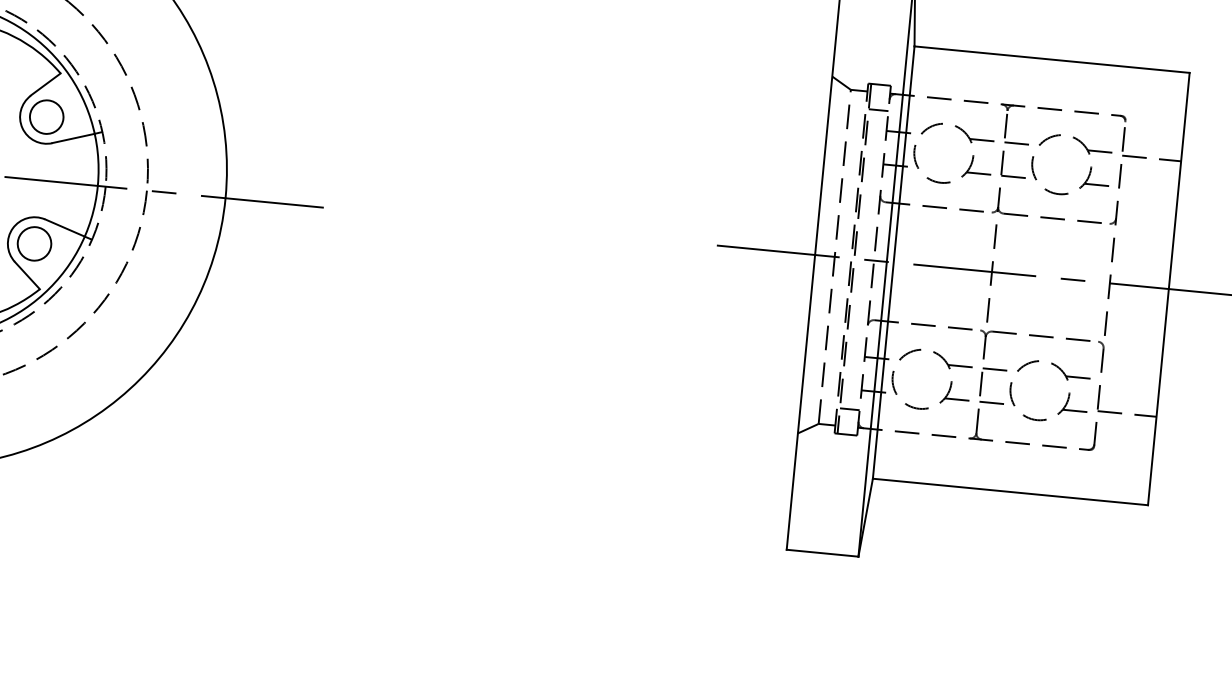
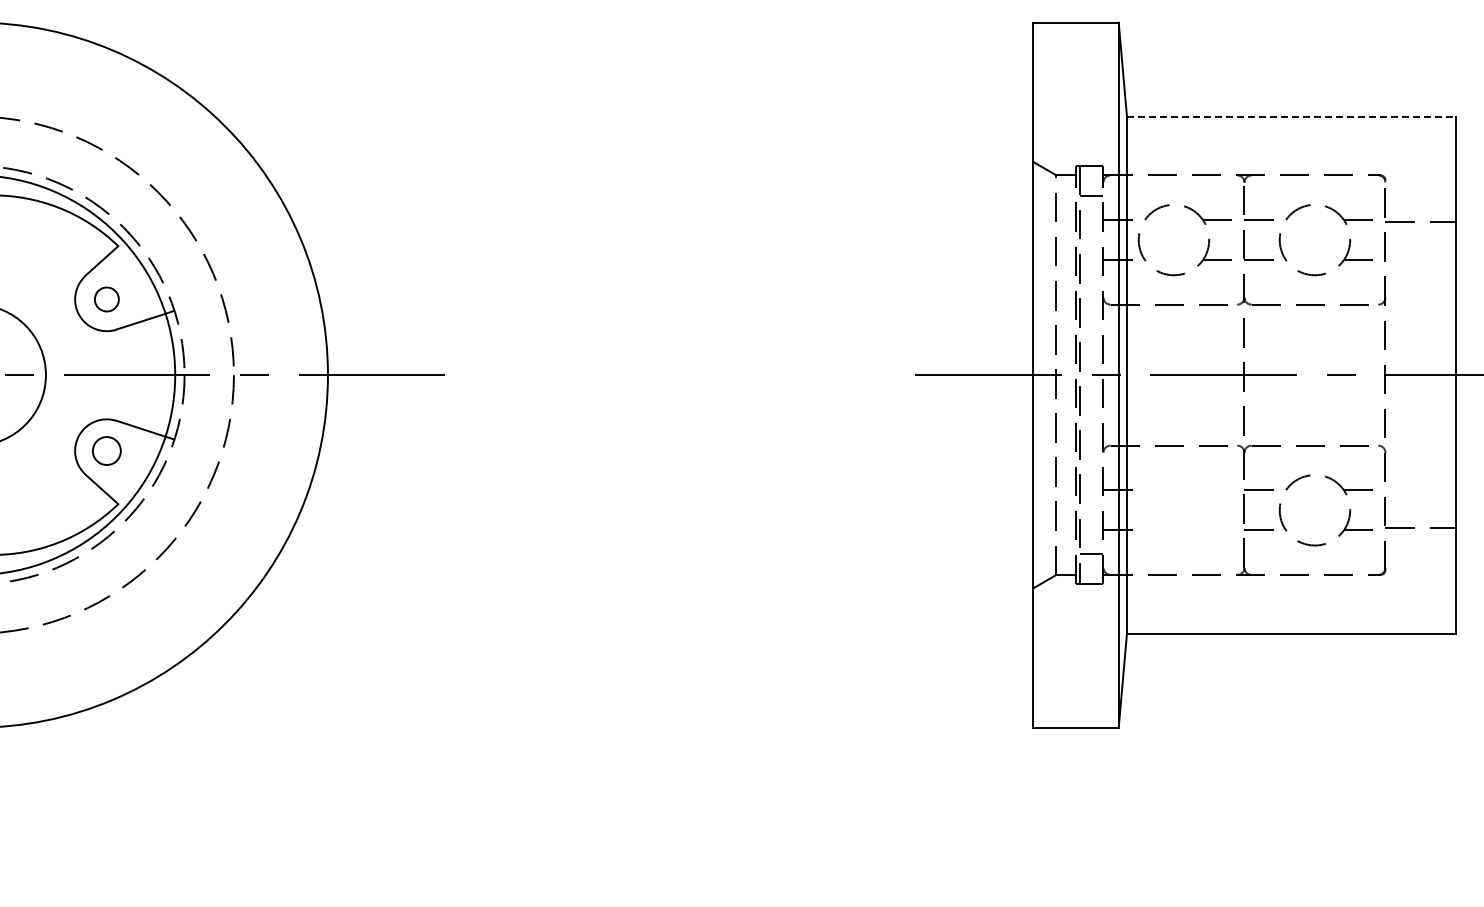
line: (1052, 59) -> (1291, 116), solid -> dashed
circle: (46, 117) -> (106, 299), size x0.6
circle: (34, 243) -> (106, 450), size x0.7
part: (949, 386) -> (1207, 515), removed

